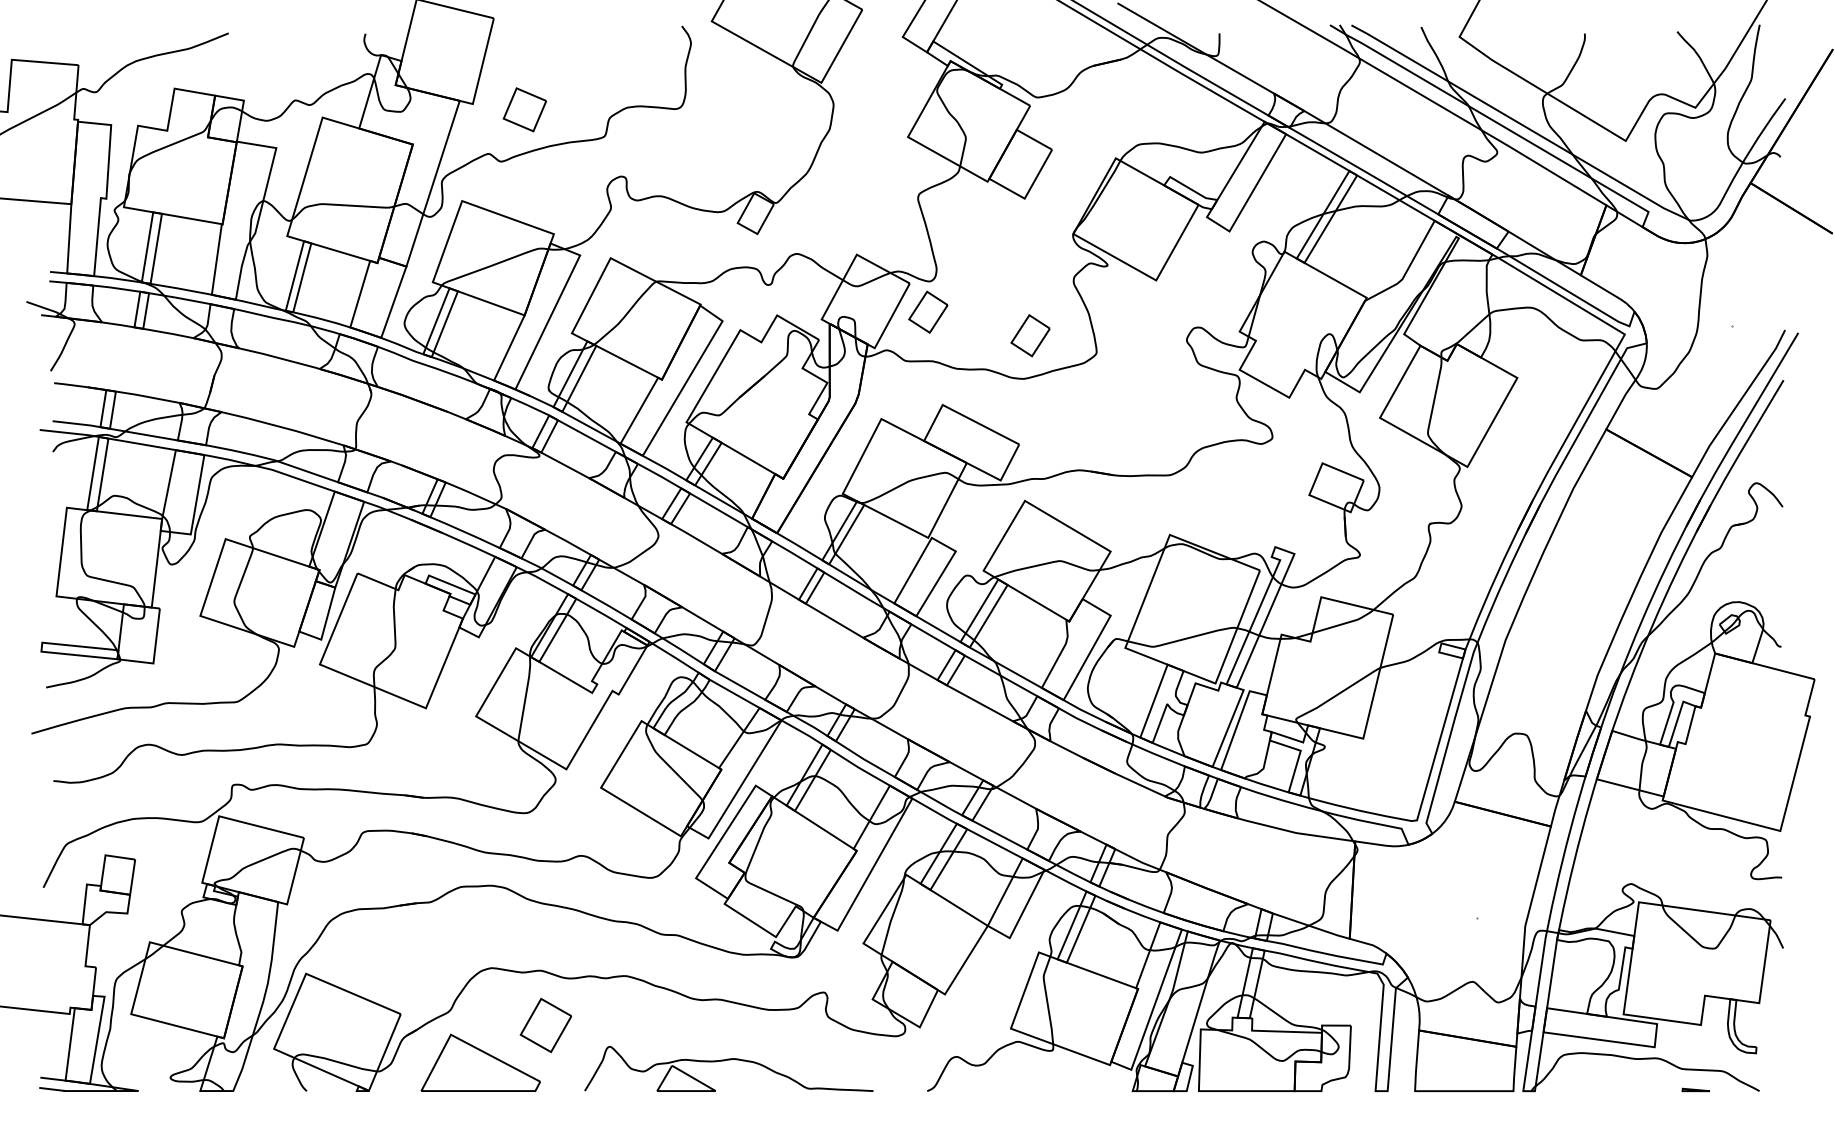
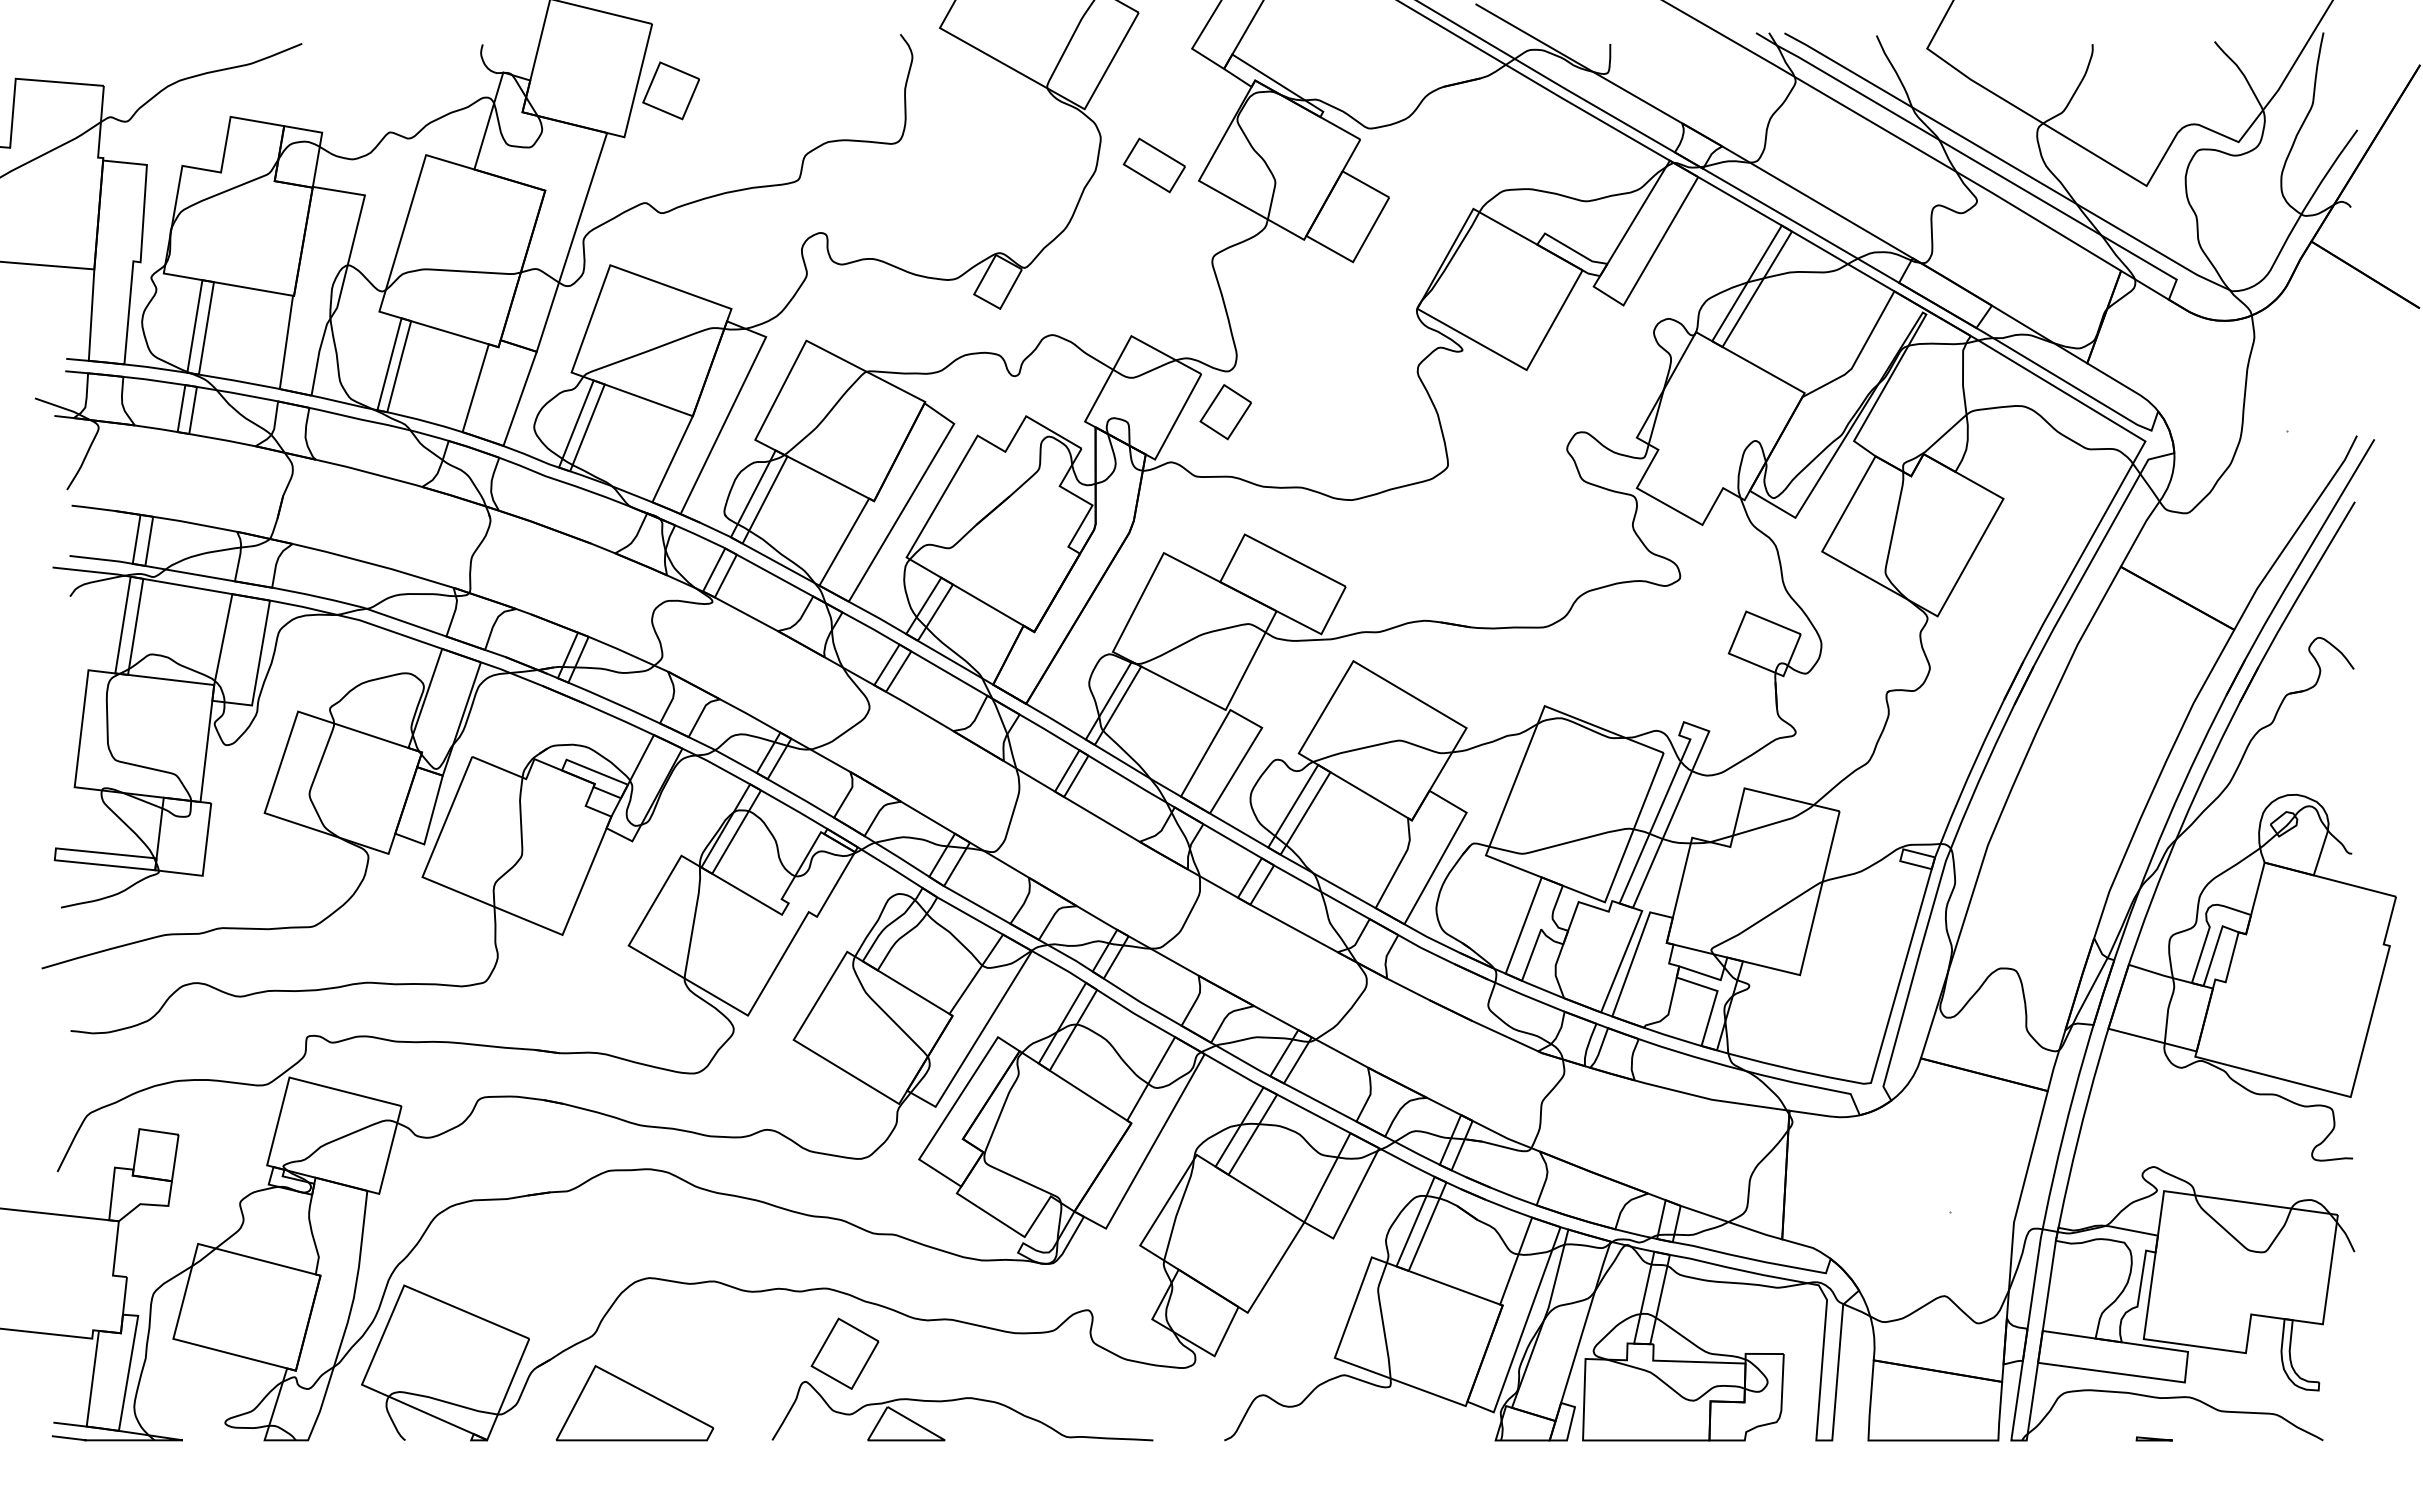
part: (525, 109) -> (671, 90), moved
part: (873, 125) -> (1153, 165), added
part: (1030, 336) -> (1360, 443), removed
part: (545, 1025) -> (844, 1353), moved
part: (1695, 1089) -> (2153, 1438), moved

